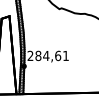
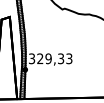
text: (47, 55) -> (49, 58), 284,61 -> 329,33

